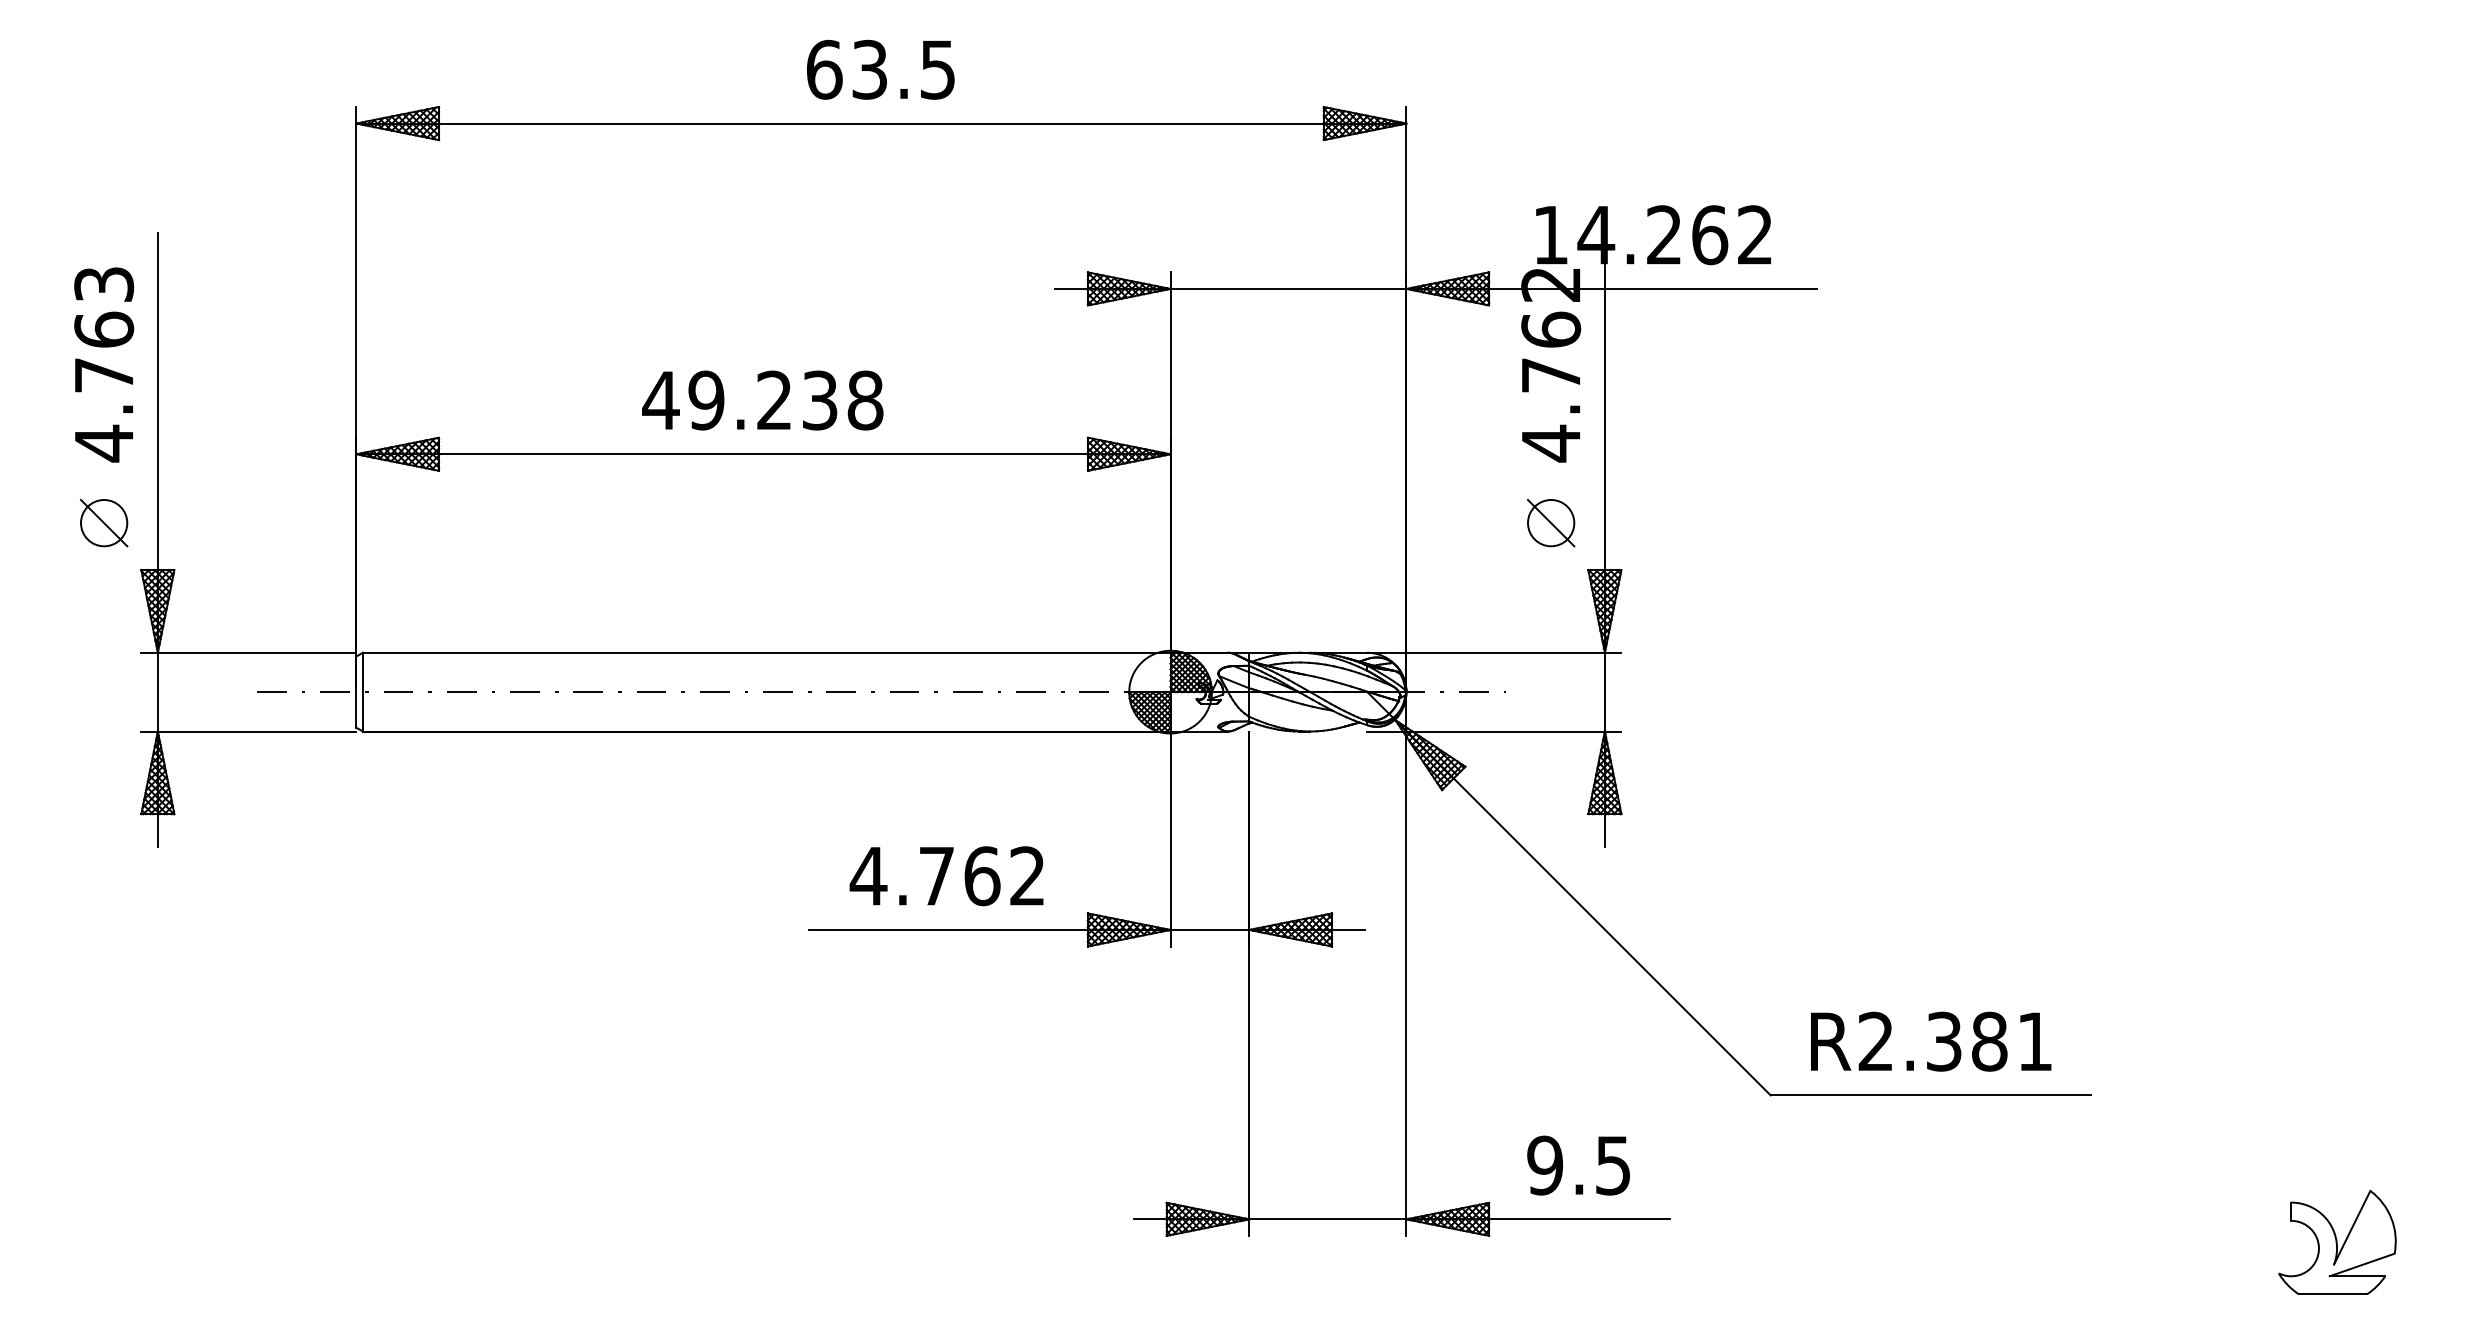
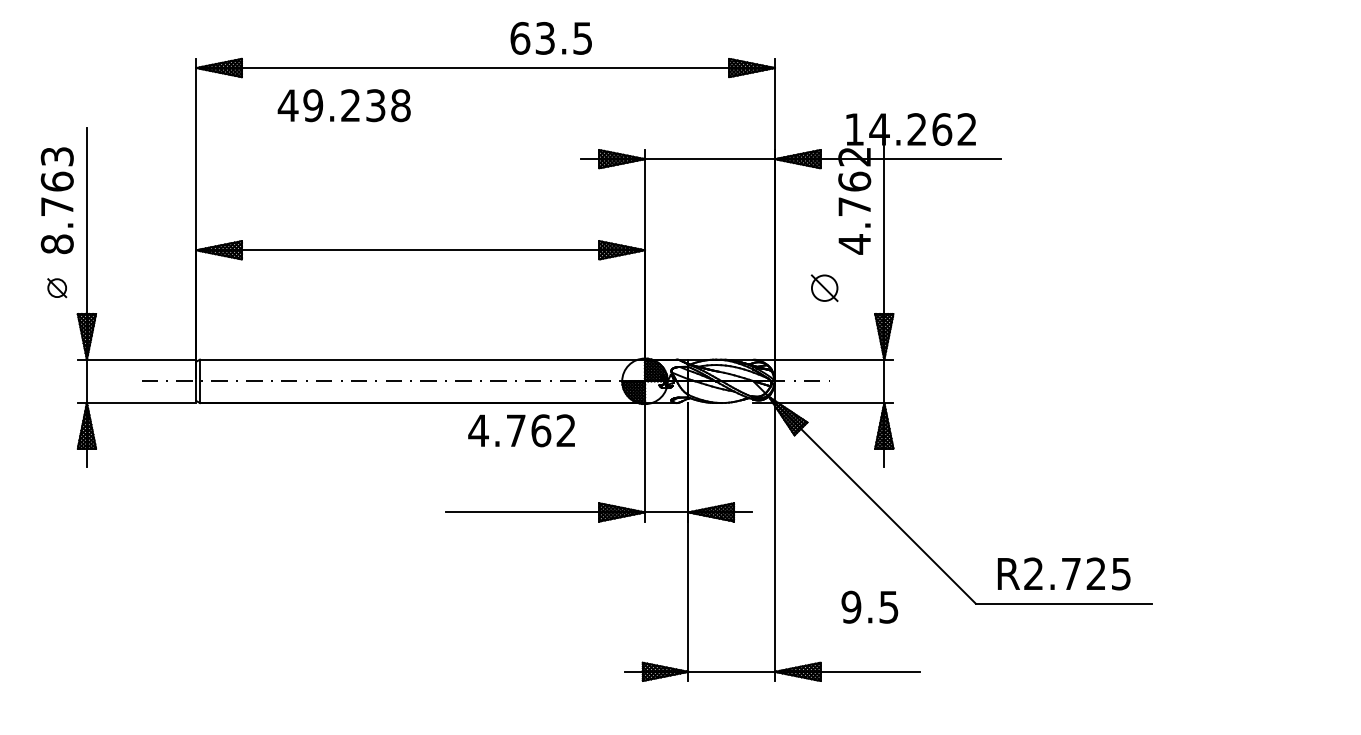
text: (879, 69) -> (550, 38), moved
text: (761, 400) -> (343, 105), moved
text: (102, 443) -> (56, 244), 4.763 -> 8.763
part: (102, 521) -> (56, 287), size x0.7
part: (1550, 521) -> (824, 287), moved
text: (946, 875) -> (521, 430), moved
text: (1988, 1040) -> (1095, 573), R2.381 -> R2.725
text: (1577, 1164) -> (869, 606), moved
part: (2338, 1242) -> (1288, 684), removed

